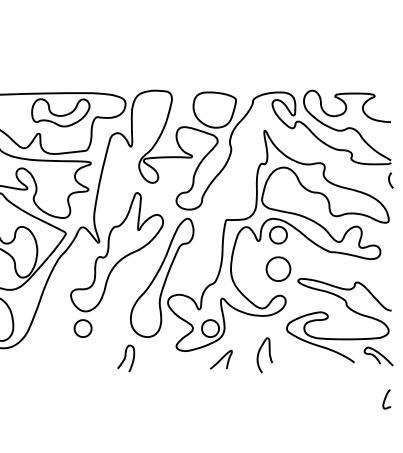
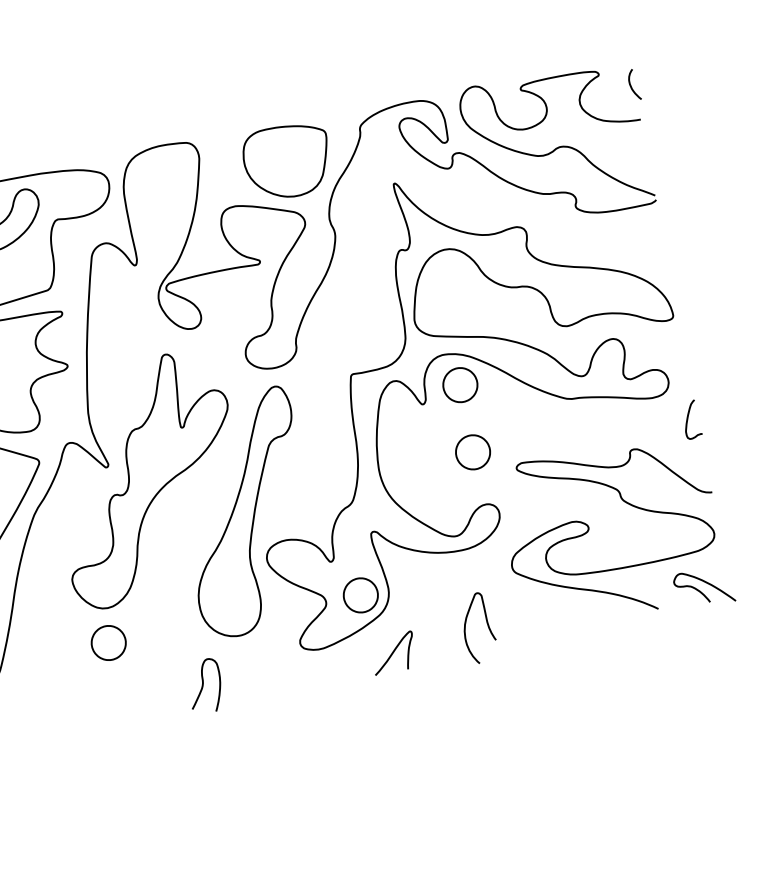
curve: (389, 180) -> (631, 85), moved
part: (278, 268) -> (472, 451), size x0.71
curve: (386, 398) -> (689, 418), moved

